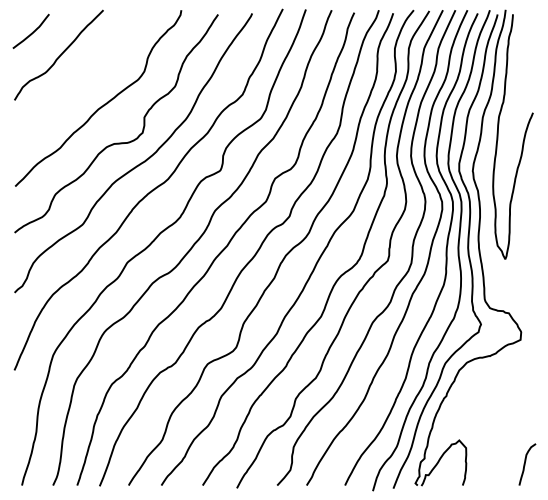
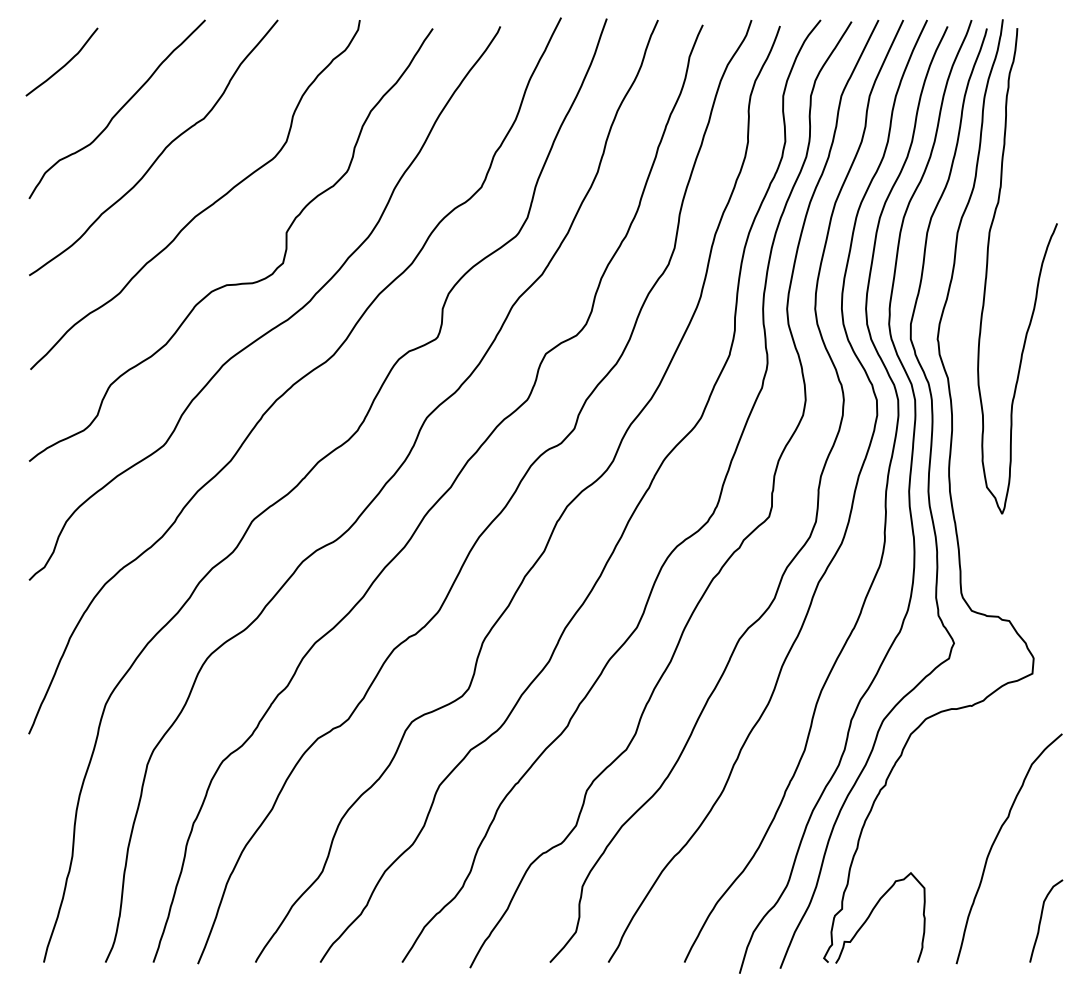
curve: (81, 75) -> (161, 149), added
curve: (502, 424) -> (996, 841), added

